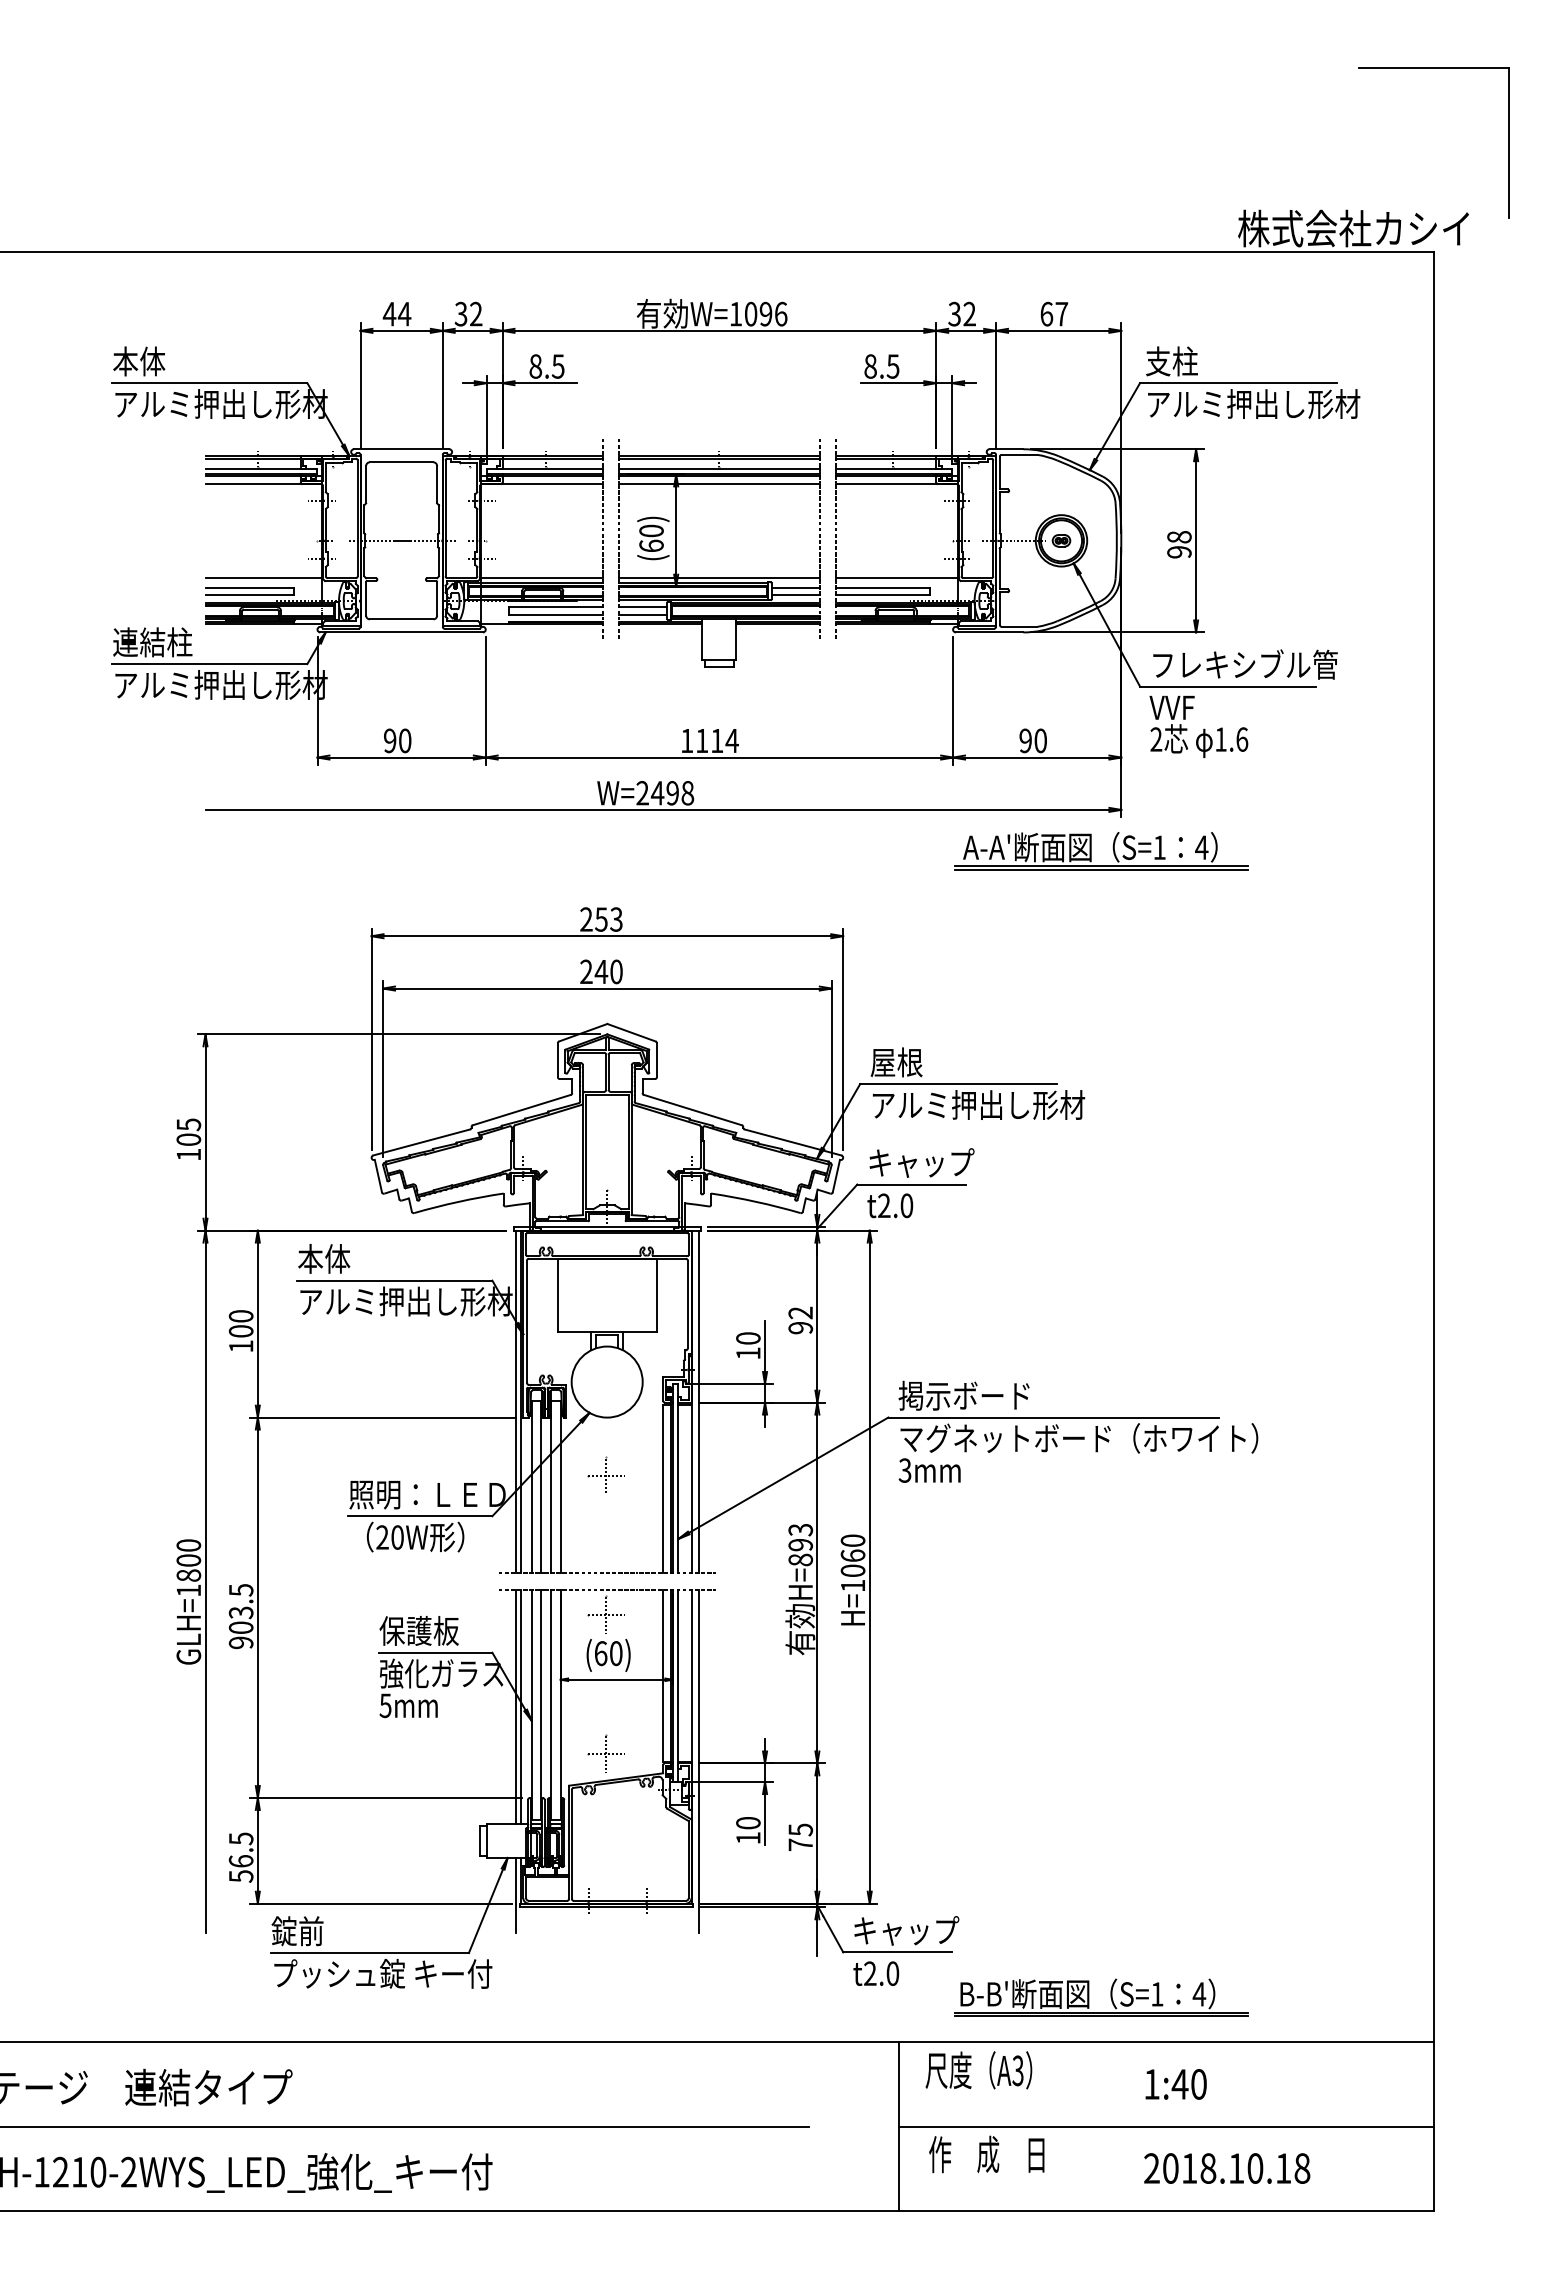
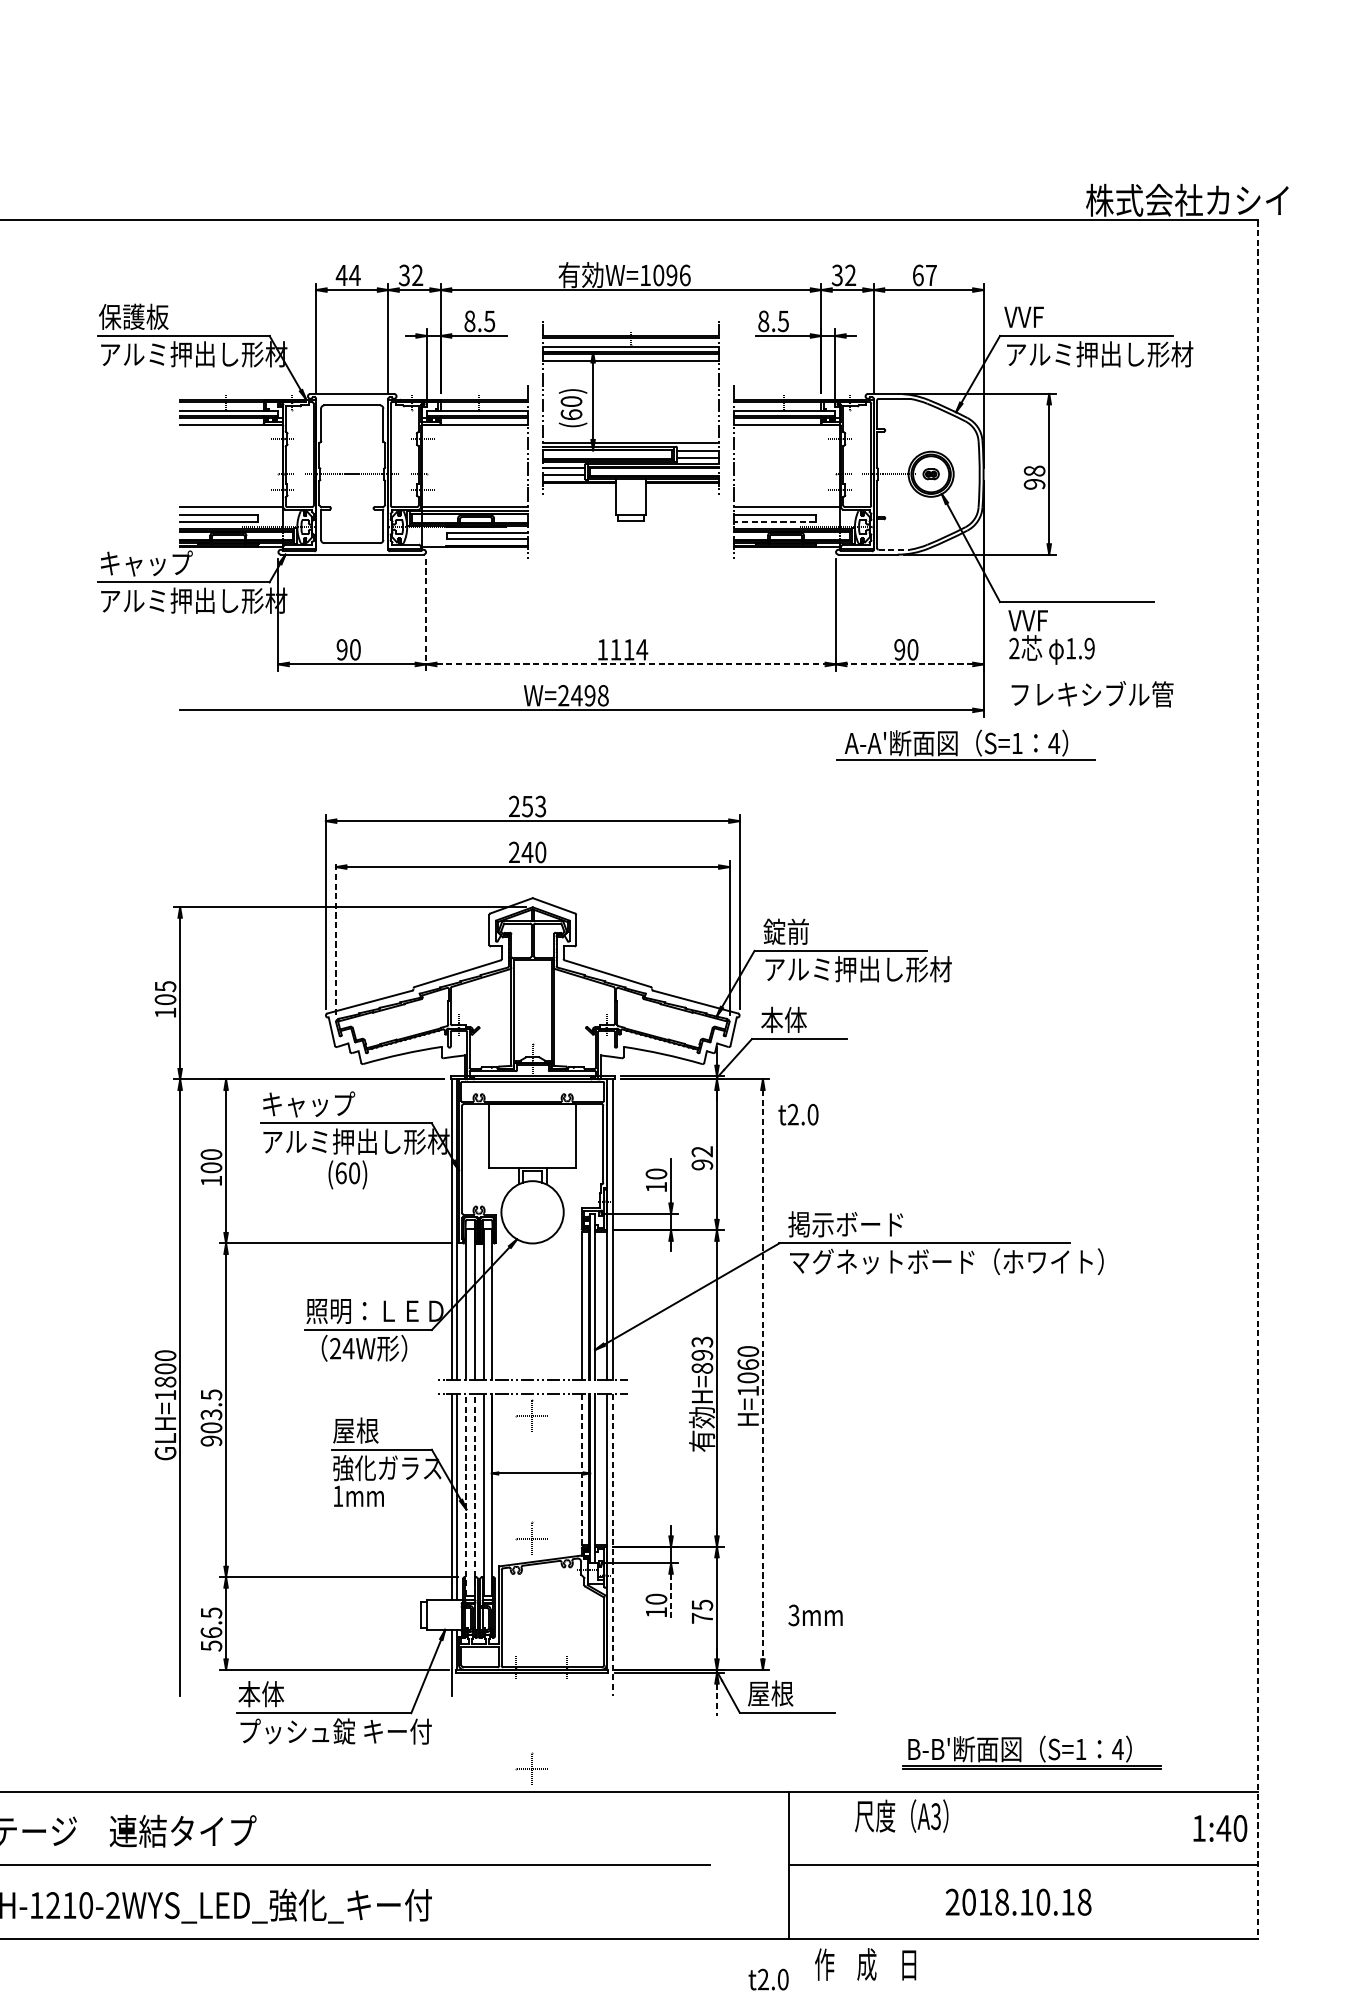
part: (1433, 68) -> (1257, 59), removed
text: (152, 361) -> (133, 316), 本体 -> 保護板
text: (1170, 361) -> (1026, 316), 支柱 -> VVF
part: (719, 577) -> (631, 442), moved
line: (883, 595) -> (774, 522), solid -> dashed
line: (1019, 626) -> (894, 549), solid -> dashed
text: (166, 642) -> (145, 563), 連結柱 -> キャップ
text: (1245, 664) -> (1092, 694), moved
line: (485, 701) -> (425, 615), solid -> dashed
text: (1242, 739) -> (1089, 648), 1.6 -> 1.9
line: (719, 757) -> (631, 664), solid -> dashed
line: (1036, 757) -> (909, 664), solid -> dashed
line: (1101, 869) -> (966, 762), removed
text: (896, 1062) -> (786, 931), 屋根 -> 錠前
line: (383, 1068) -> (336, 937), solid -> dashed
text: (920, 1162) -> (807, 1019), キャップ -> 本体
text: (890, 1205) -> (798, 1114), moved
line: (1433, 1231) -> (1257, 1080), solid -> dashed
text: (351, 1258) -> (308, 1103), 本体 -> キャップ
text: (929, 1470) -> (815, 1615), moved
part: (605, 1474) -> (531, 1768), moved
text: (397, 1537) -> (348, 1348), 20W -> 24W
line: (869, 1567) -> (762, 1374), solid -> dashed
text: (418, 1630) -> (367, 1430), 保護板 -> 屋根
text: (608, 1654) -> (347, 1174), moved
line: (663, 1675) -> (581, 1469), solid -> dashed
line: (531, 1704) -> (466, 1495), solid -> dashed
line: (541, 1704) -> (474, 1495), solid -> dashed
text: (385, 1705) -> (338, 1496), 5mm -> 1mm
line: (699, 1761) -> (613, 1545), solid -> dashed
line: (765, 1819) -> (671, 1596), solid -> dashed
text: (905, 1930) -> (794, 1693), キャップ -> 屋根
text: (297, 1931) -> (260, 1694), 錠前 -> 本体
line: (817, 1938) -> (717, 1700), solid -> dashed
text: (876, 1973) -> (768, 1979), moved
part: (1110, 1997) -> (1039, 1752), moved
text: (978, 2070) -> (901, 1816), moved
text: (1175, 2084) -> (1219, 1828), moved
text: (986, 2154) -> (865, 1964), moved
text: (1227, 2168) -> (1018, 1902), moved

